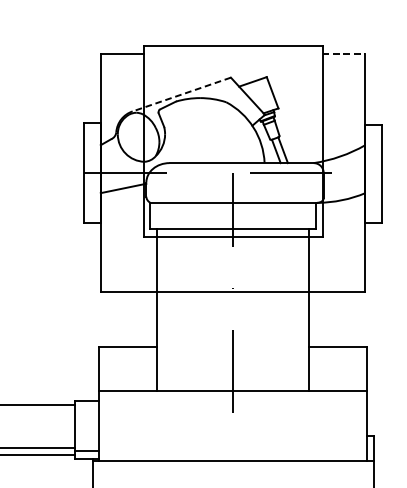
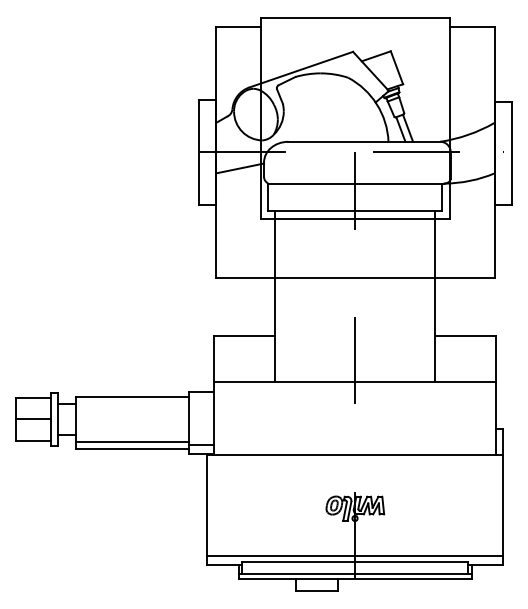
line: (344, 53) -> (472, 26), dashed -> solid
line: (181, 94) -> (301, 69), dashed -> solid

